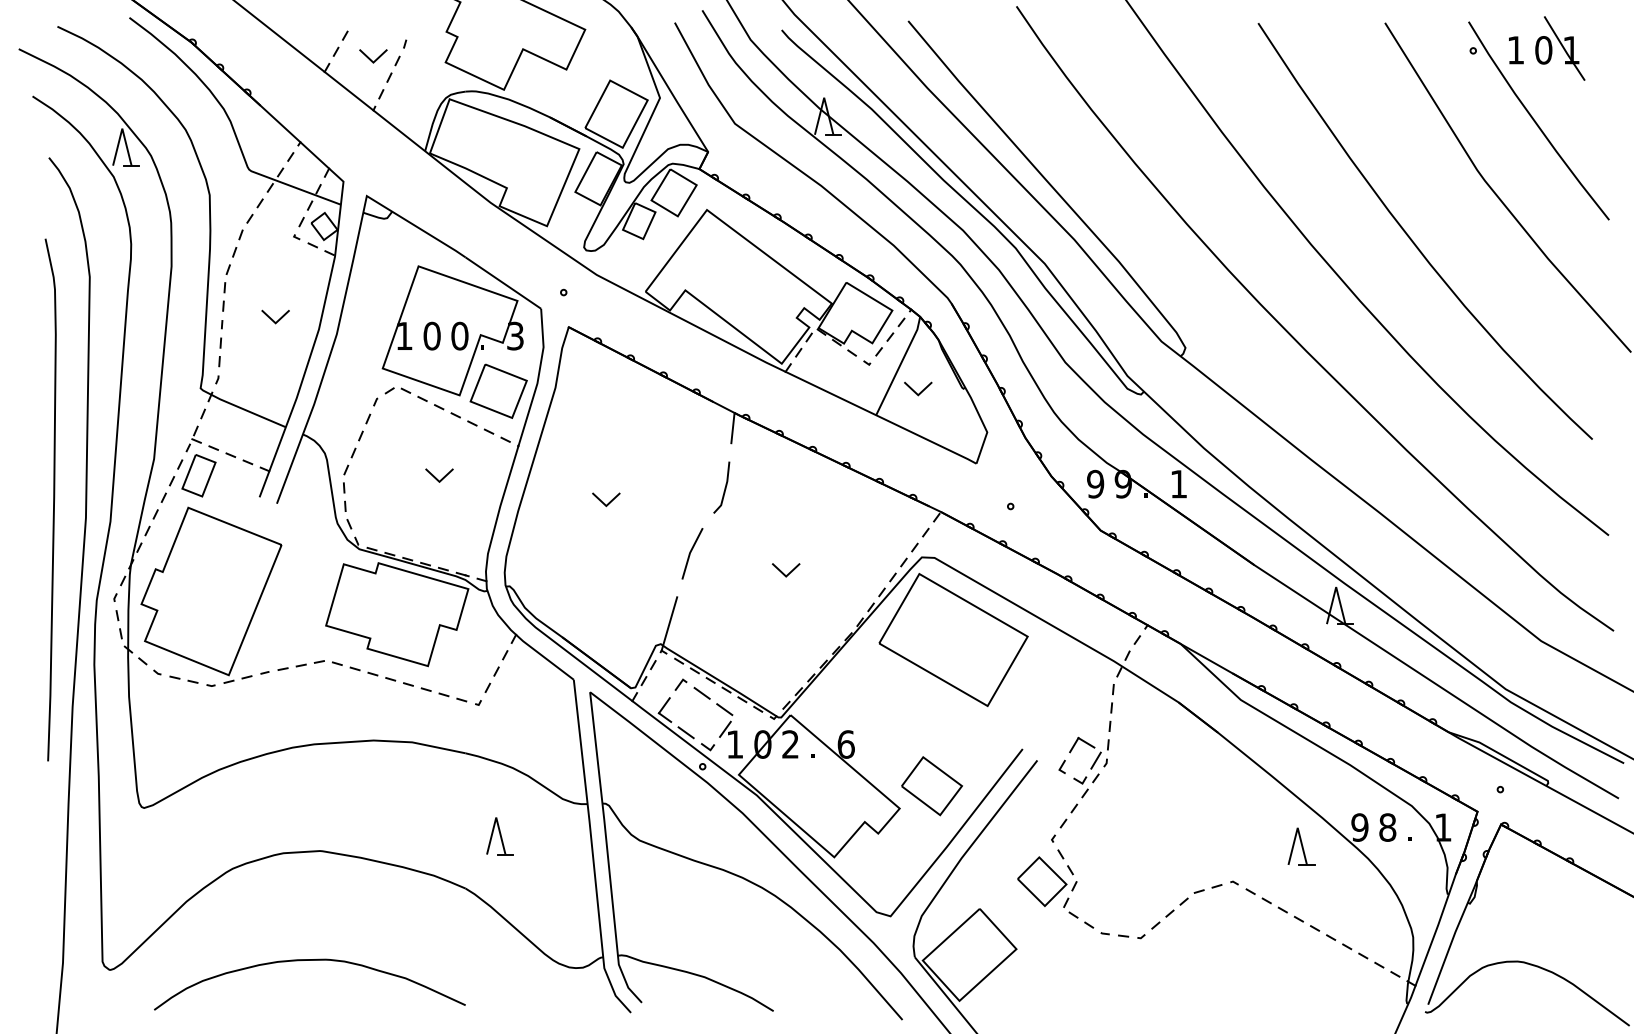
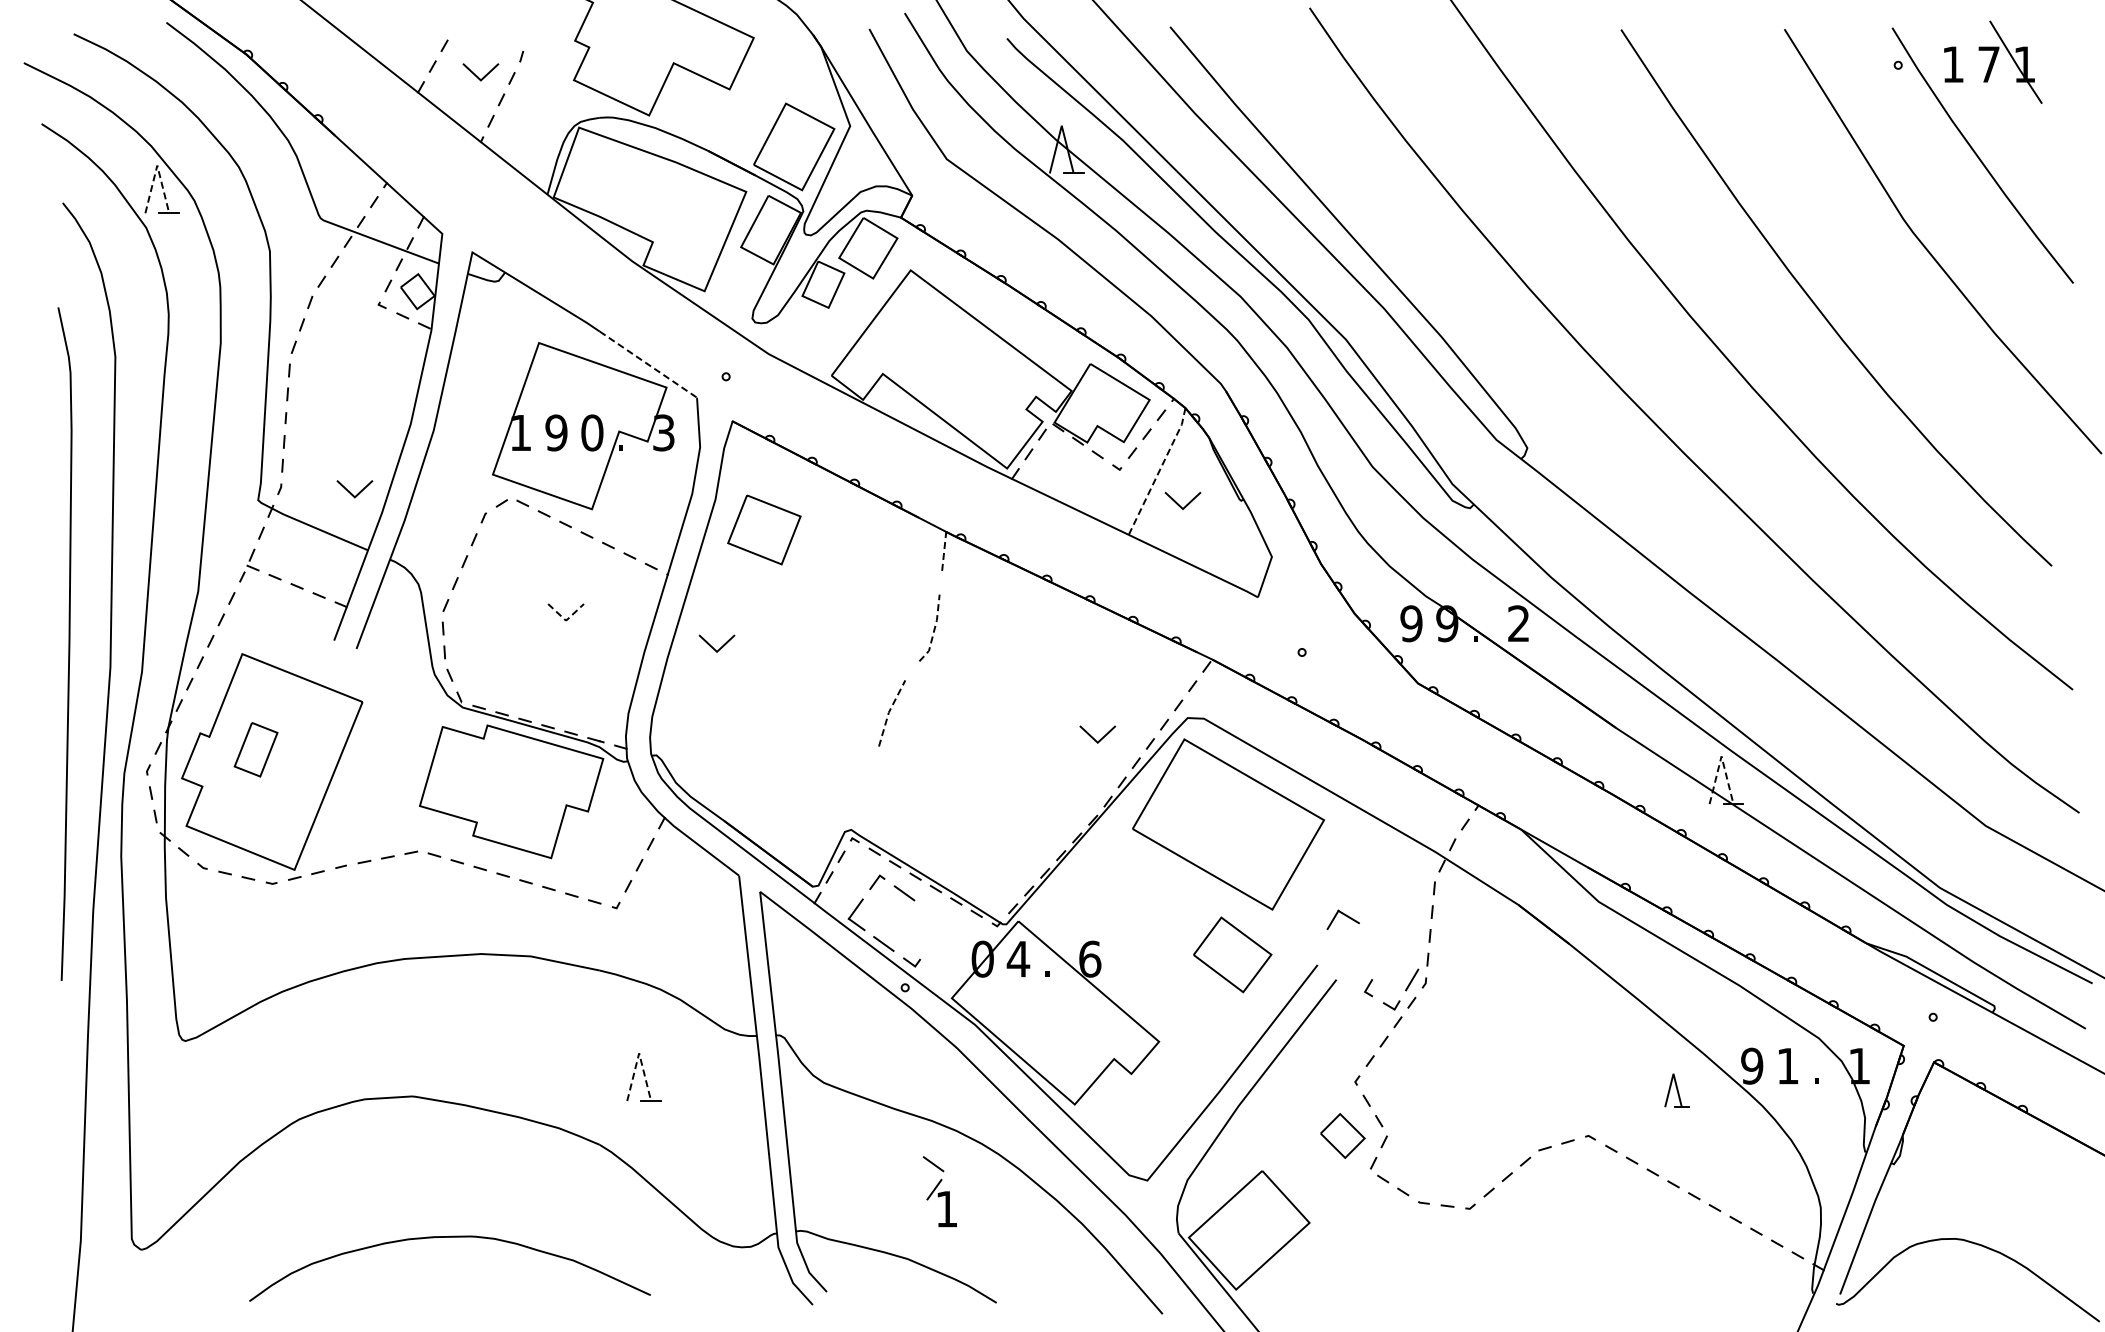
text: (1544, 50) -> (1989, 64), 0 -> 7
line: (122, 128) -> (157, 165), solid -> dashed
line: (503, 283) -> (648, 364), solid -> dashed
line: (273, 319) -> (351, 492), moved
text: (432, 335) -> (556, 432), 0 -> 9
line: (899, 366) -> (1158, 472), solid -> dashed
part: (498, 390) -> (764, 529), moved
line: (733, 428) -> (944, 551), solid -> dashed
part: (198, 475) -> (255, 749), moved
line: (439, 481) -> (566, 620), solid -> dashed
text: (1178, 484) -> (1518, 623), 1 -> 2
line: (725, 488) -> (934, 629), solid -> dashed
line: (602, 501) -> (712, 646), moved
line: (689, 553) -> (888, 712), solid -> dashed
line: (782, 572) -> (1093, 737), moved
line: (1336, 587) -> (1721, 756), solid -> dashed
line: (669, 623) -> (862, 803), removed
part: (729, 730) -> (939, 1191), moved
text: (790, 743) -> (1018, 958), 2 -> 4
part: (1081, 744) -> (1342, 919), moved
part: (931, 785) -> (1232, 954), moved
line: (496, 817) -> (639, 1053), solid -> dashed
text: (1388, 827) -> (1788, 1065), 8 -> 1
part: (1301, 846) -> (1676, 1090), size x0.7
part: (1042, 881) -> (1342, 1135), size x0.7
curve: (309, 960) -> (449, 1237), moved

